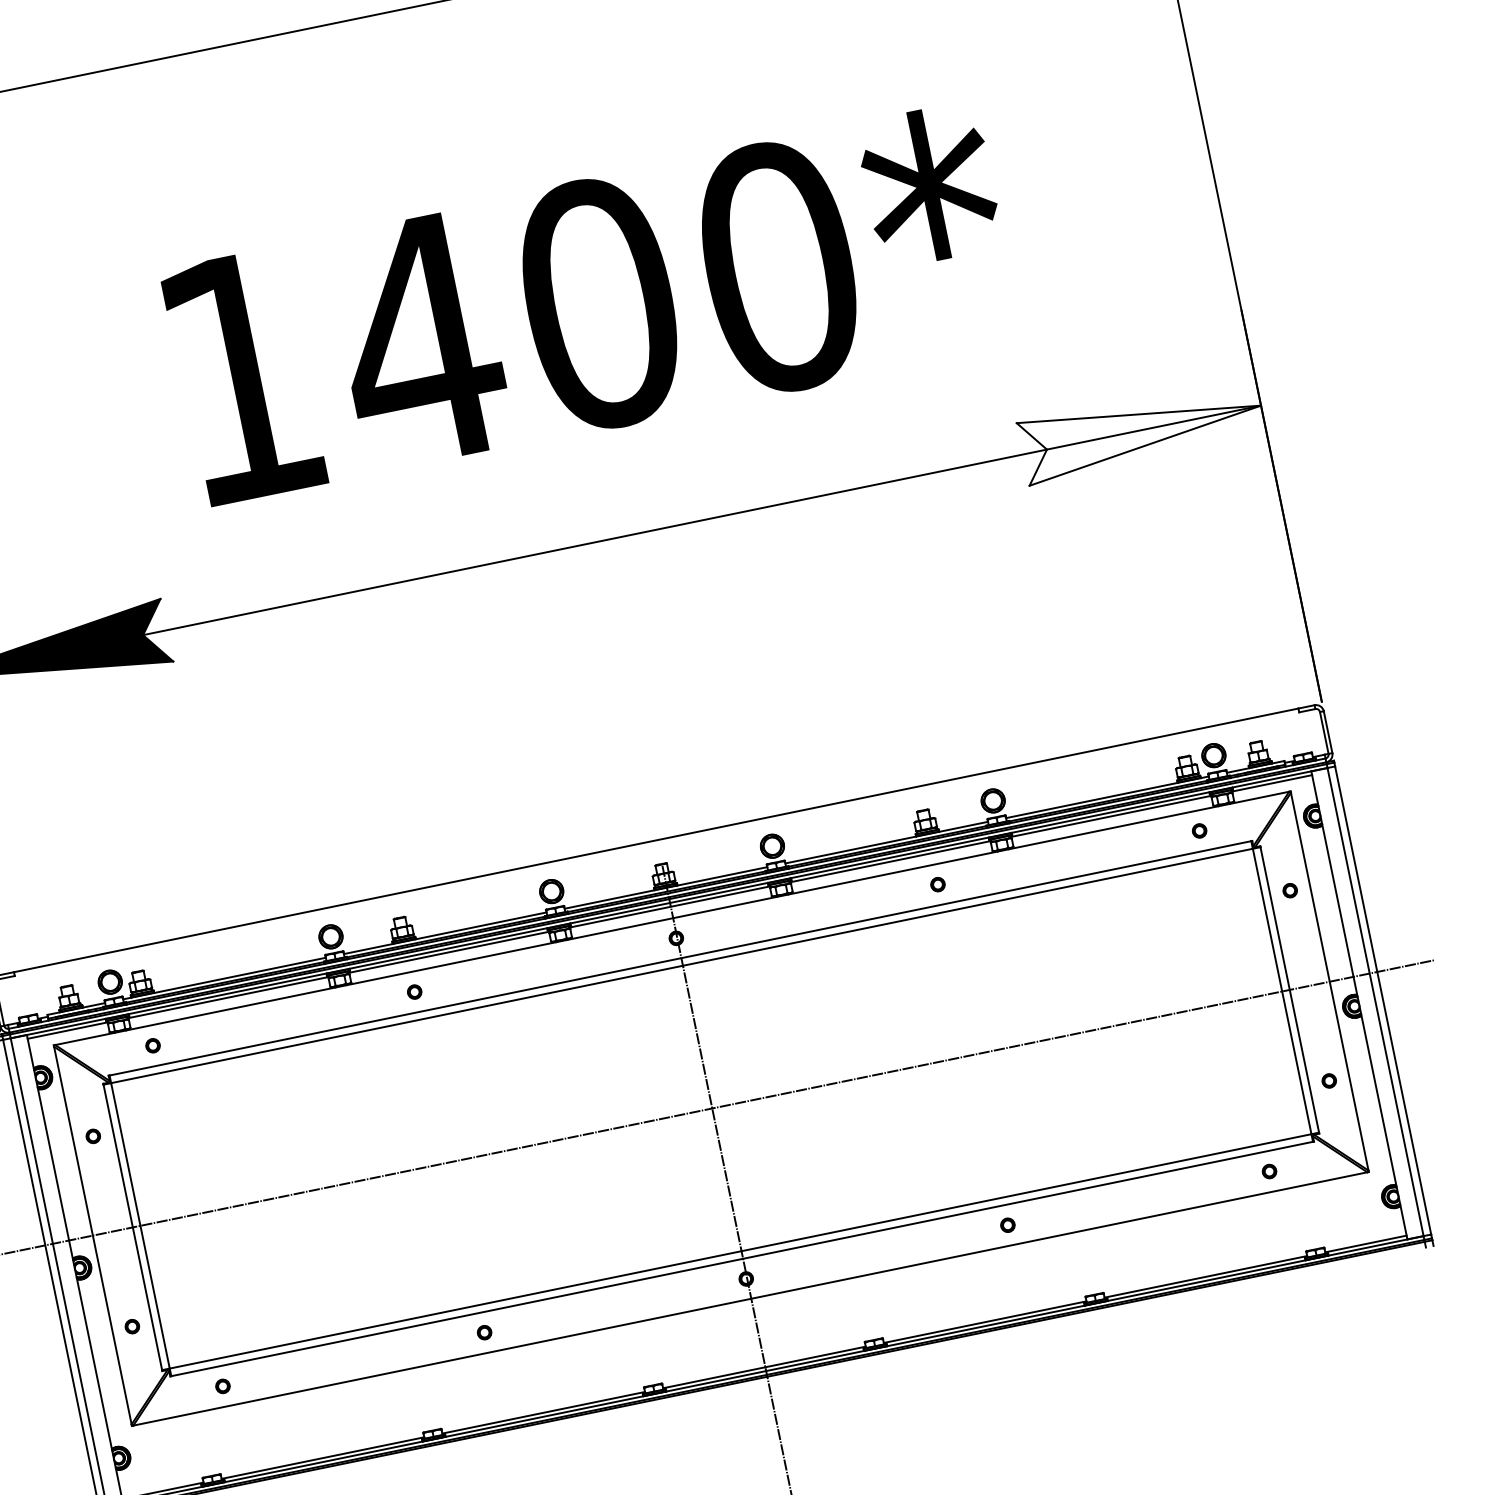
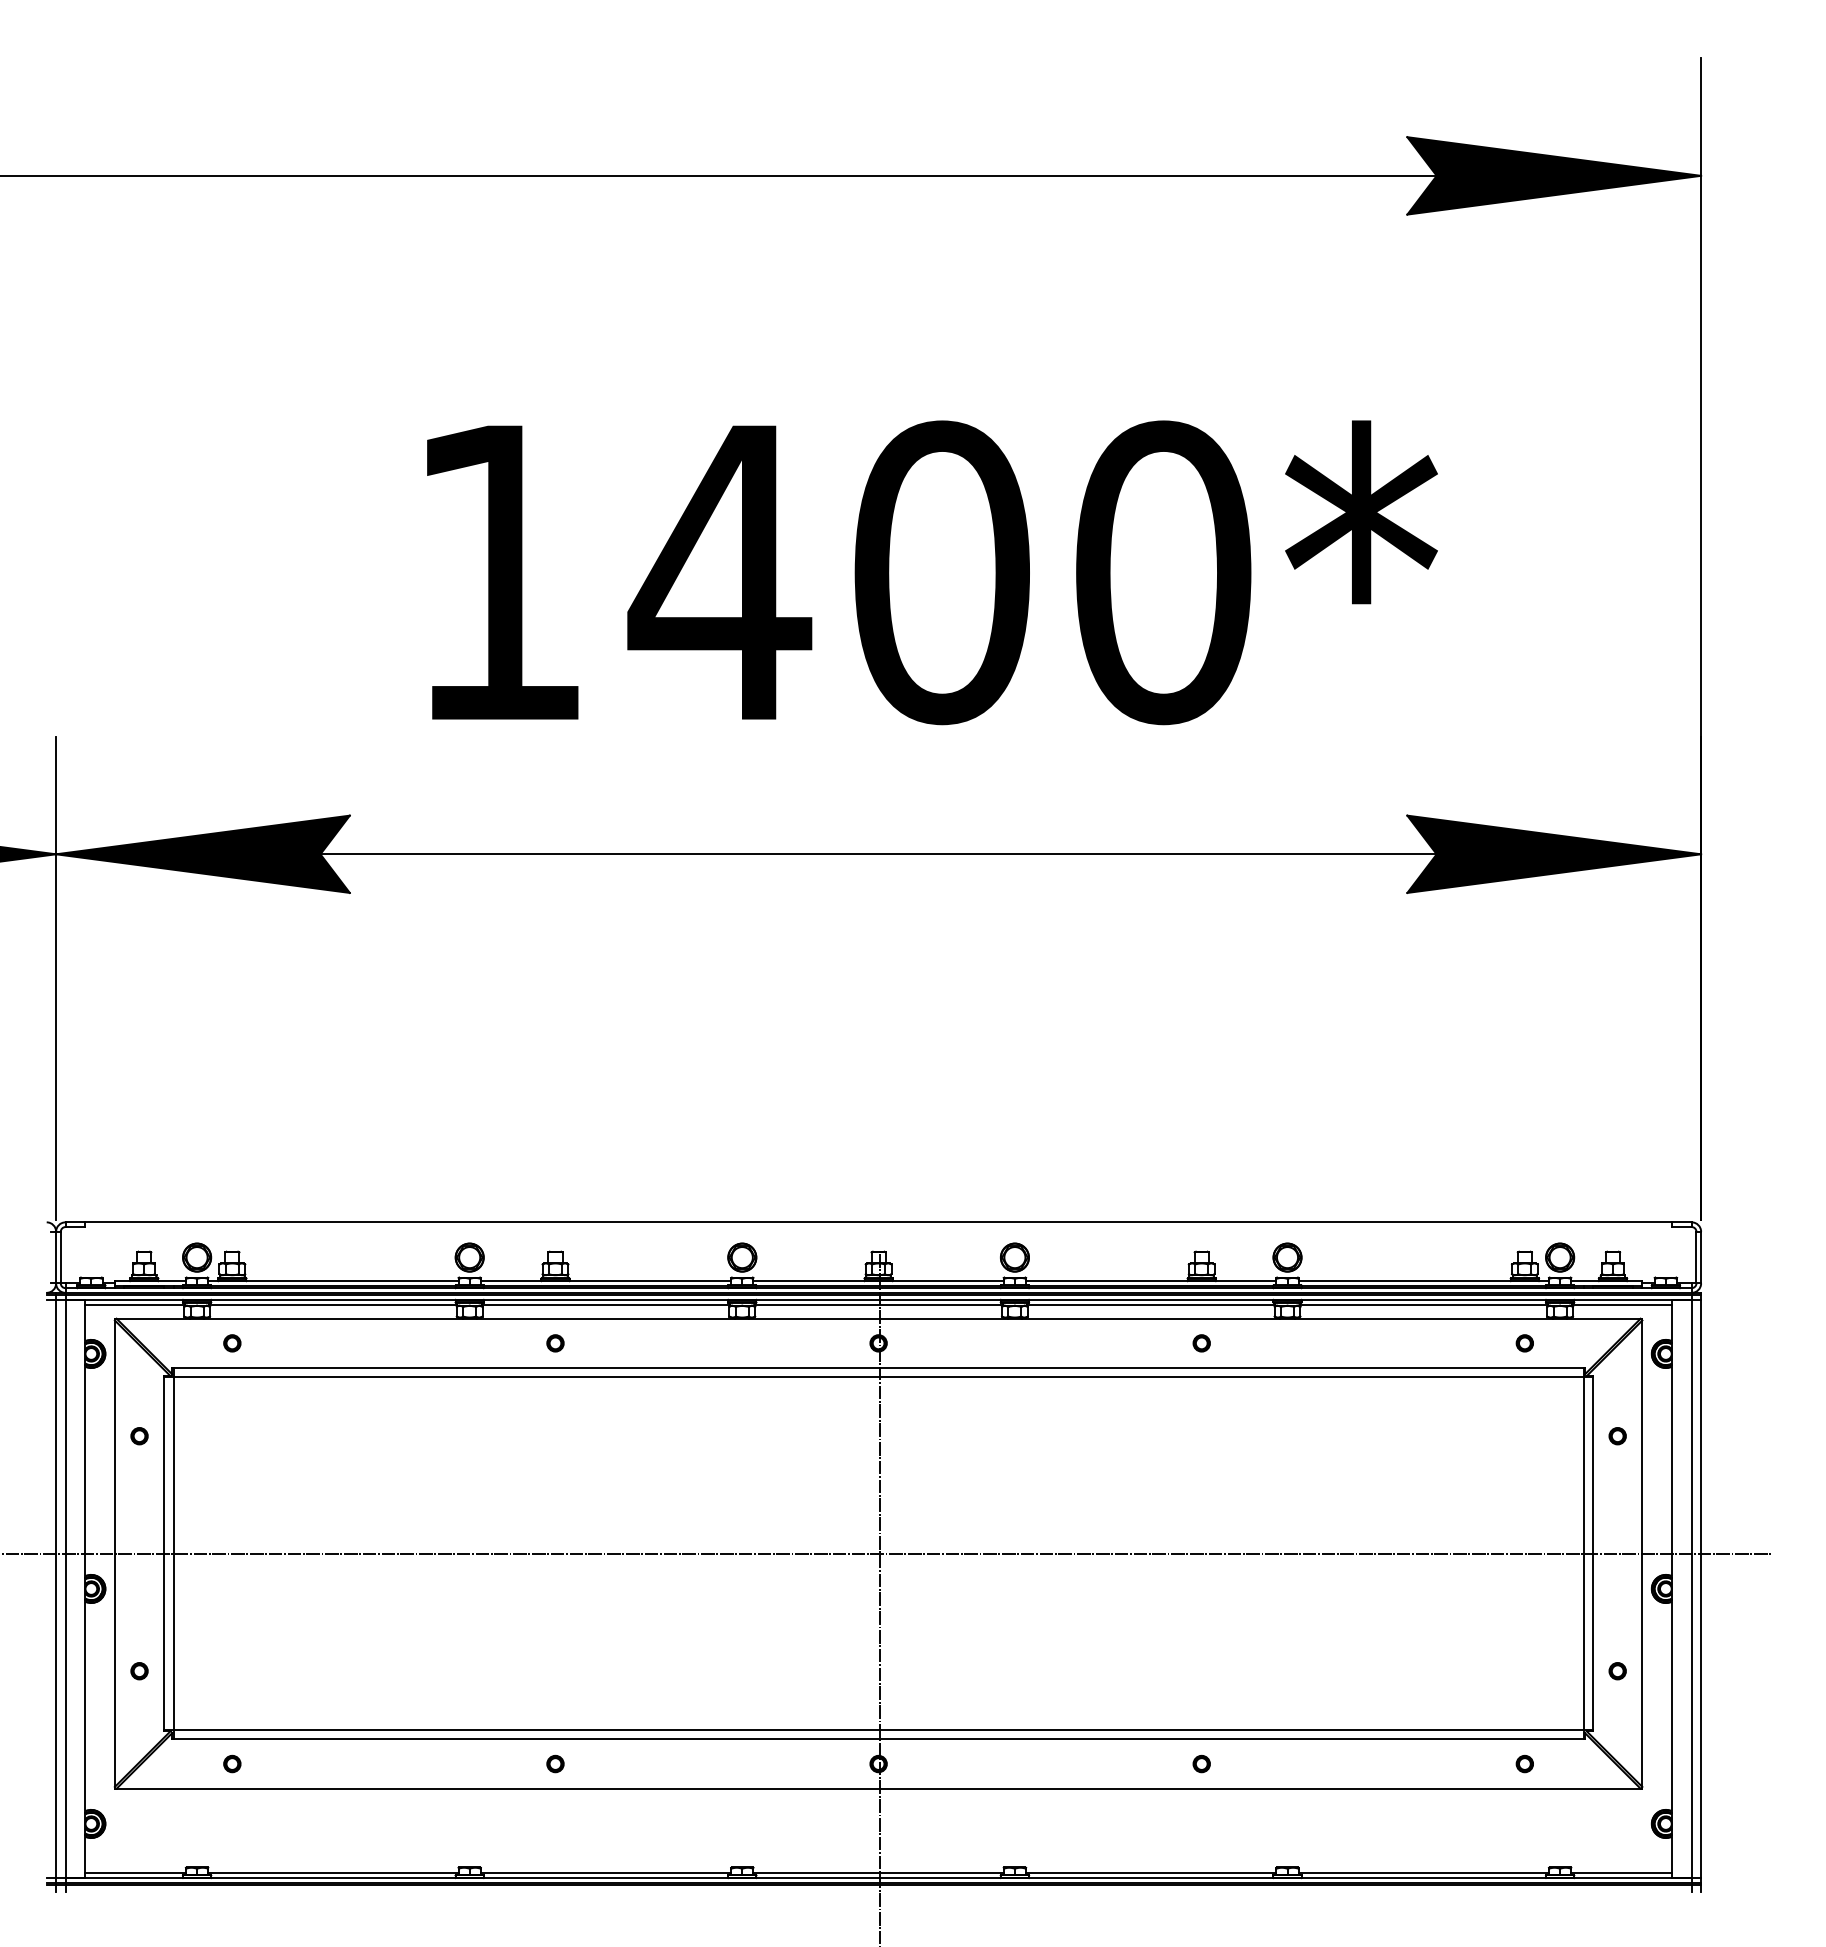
fill: (1142, 429) -> (1554, 853), added

